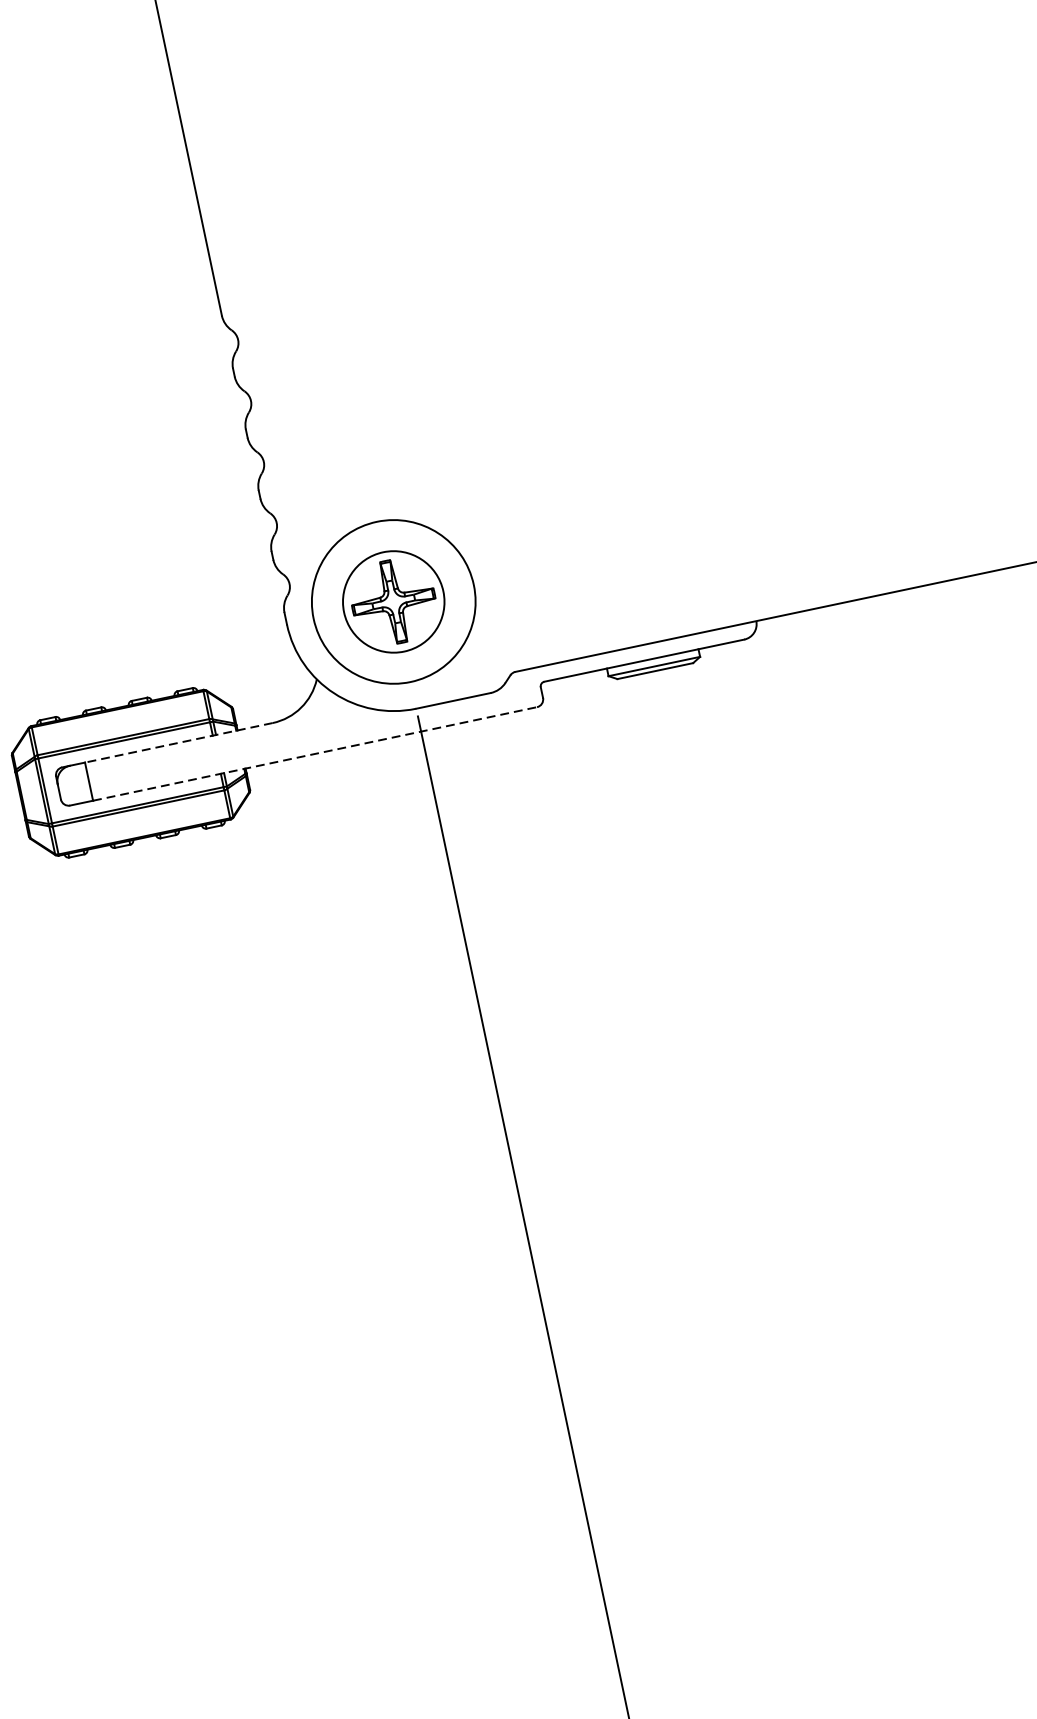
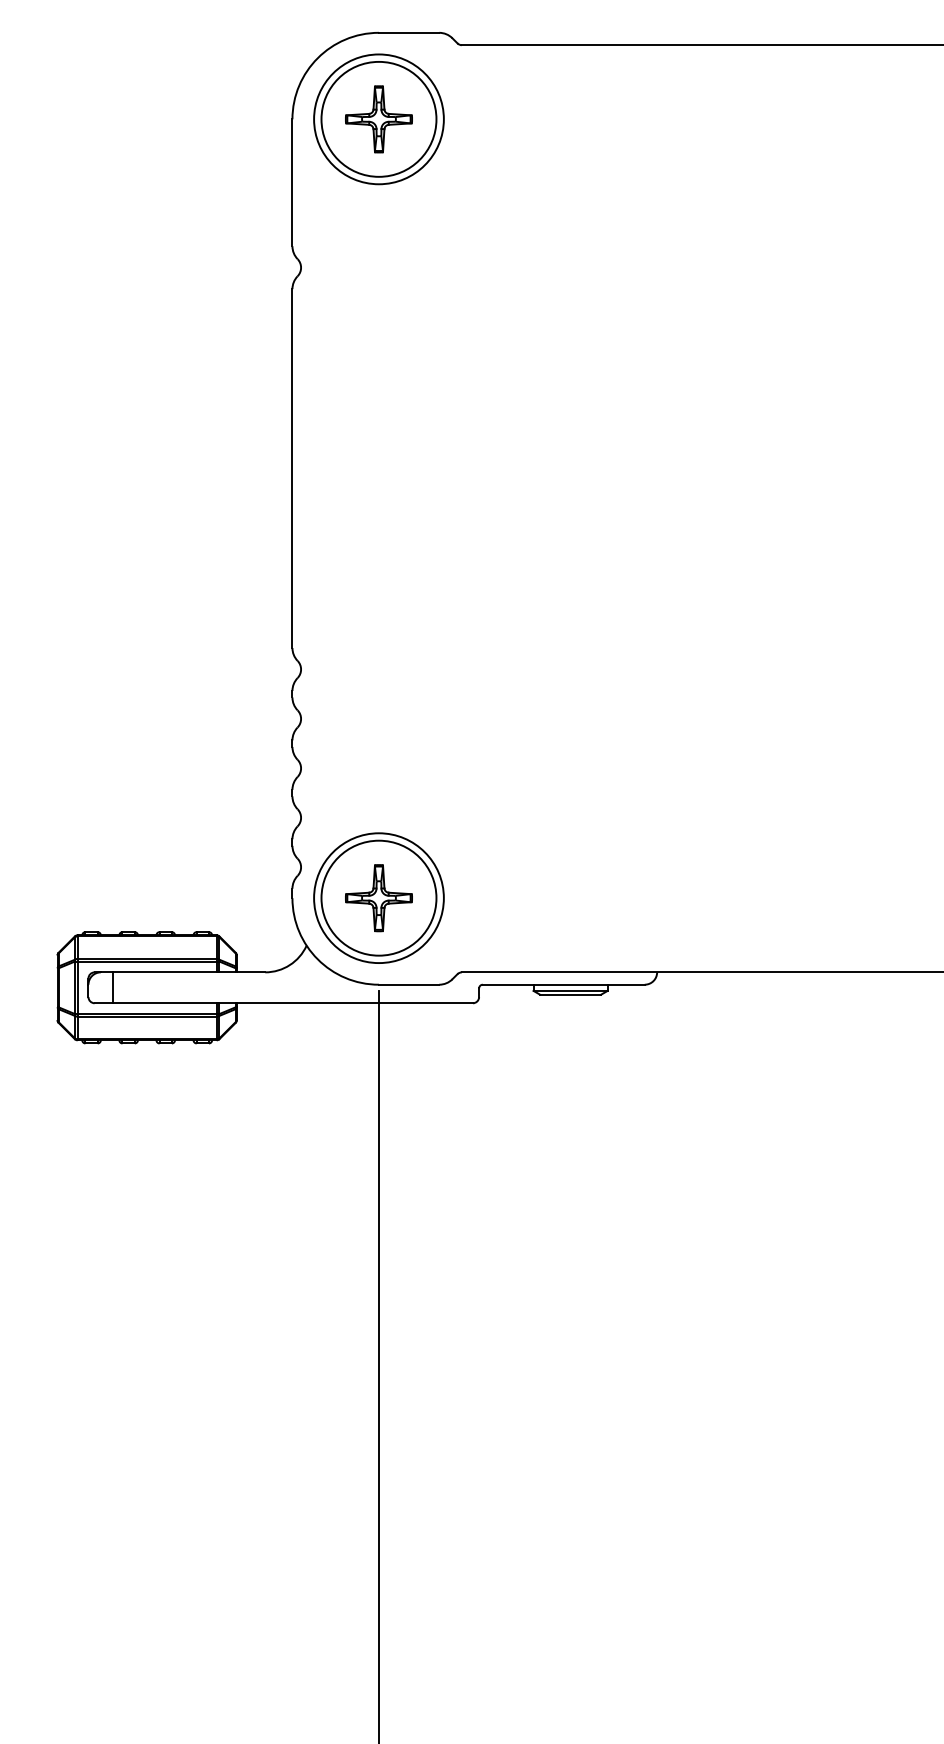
circle: (392, 601) -> (378, 897), size x1.43
line: (178, 743) -> (188, 972), dashed -> solid
line: (315, 754) -> (293, 1003), dashed -> solid

